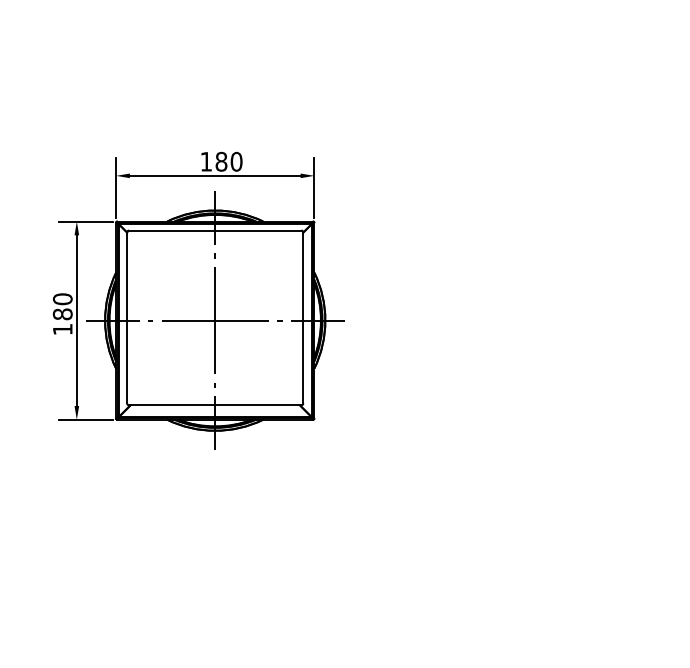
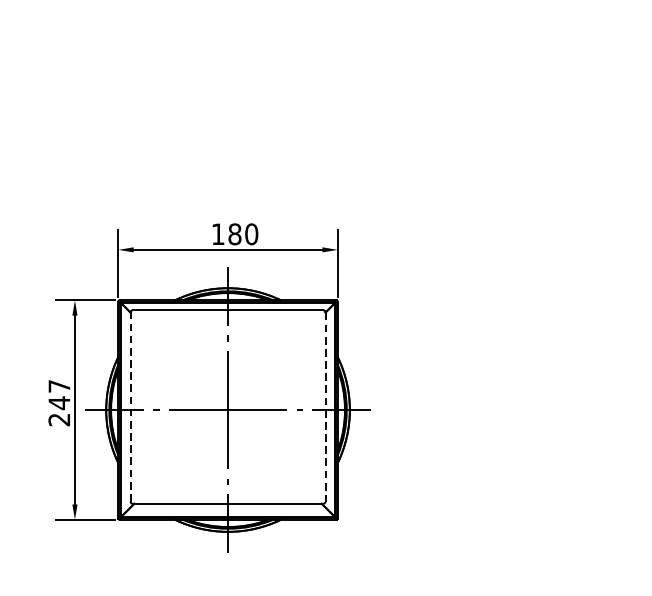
text: (62, 314) -> (59, 403), 180 -> 247
line: (127, 317) -> (130, 406), solid -> dashed
line: (303, 317) -> (325, 406), solid -> dashed

